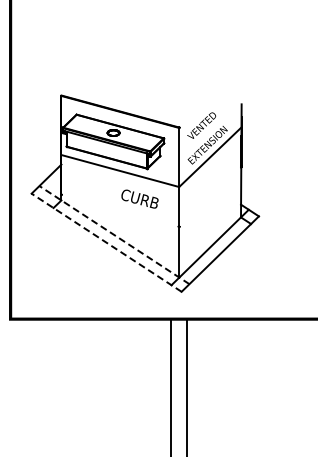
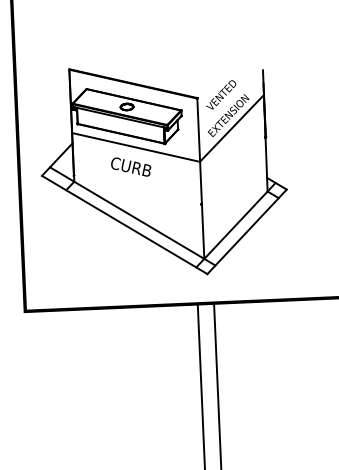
text: (139, 198) -> (130, 166), moved
line: (114, 235) -> (132, 216), dashed -> solid
line: (106, 242) -> (124, 224), dashed -> solid

